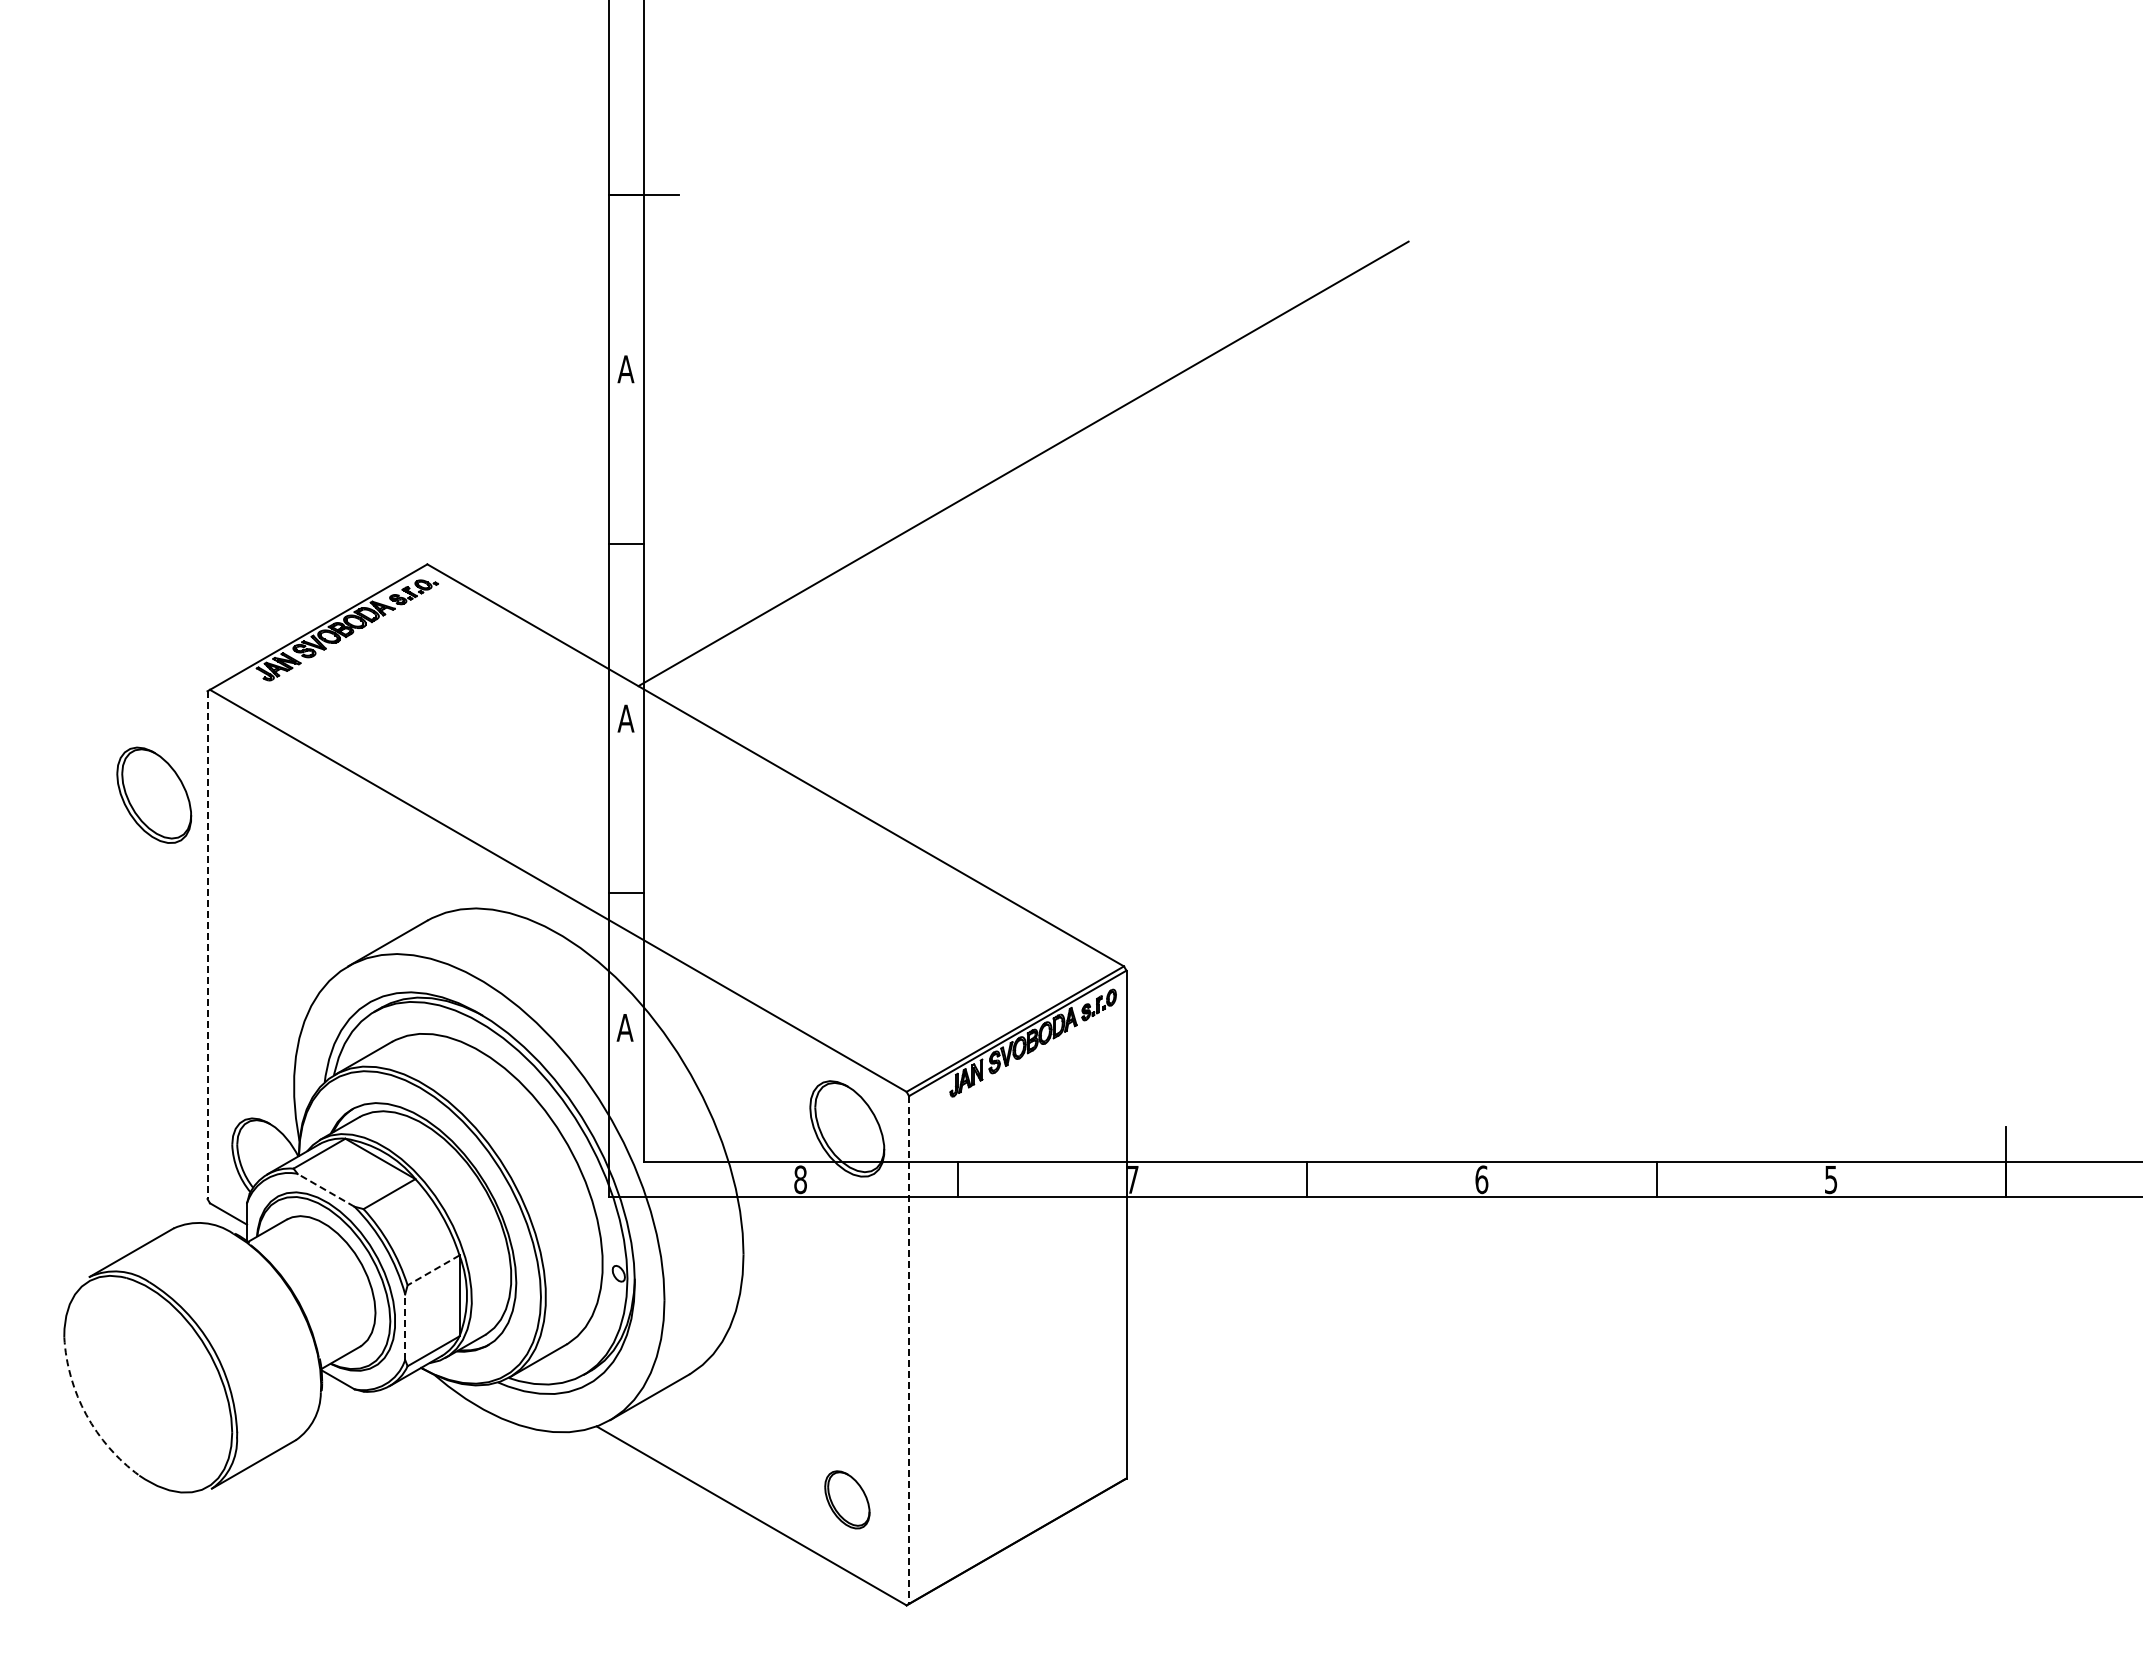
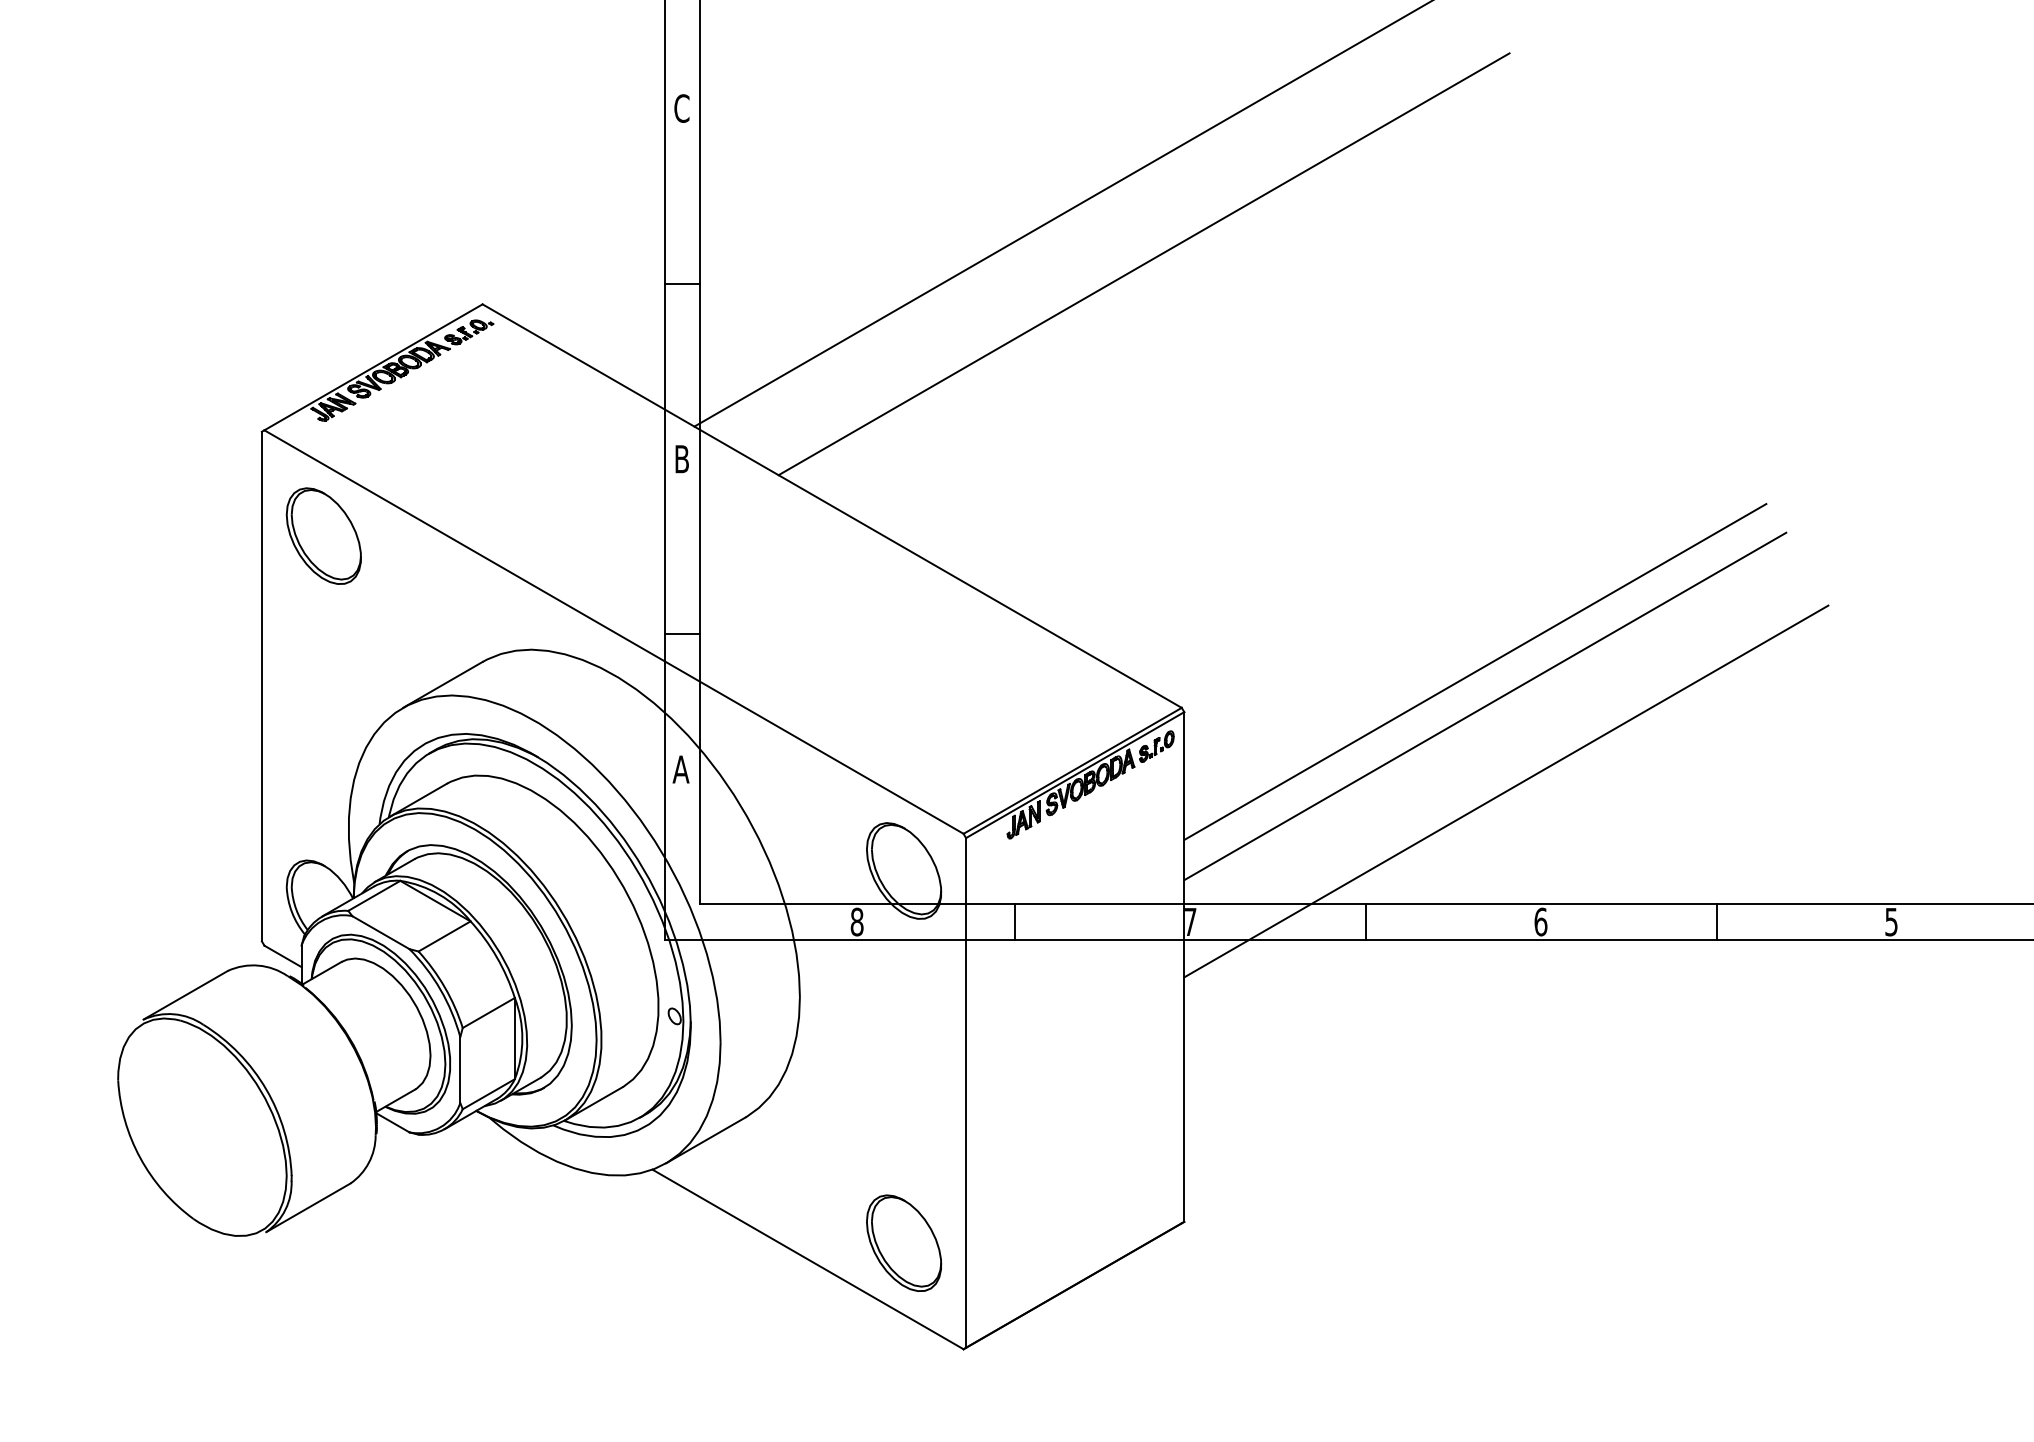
text: (625, 369) -> (681, 108), A -> C
line: (1086, 524) -> (1144, 264), added
text: (625, 718) -> (681, 459), A -> B
part: (154, 794) -> (324, 535), moved
line: (1416, 930) -> (1475, 671), added
line: (207, 945) -> (261, 686), dashed -> solid
line: (1426, 964) -> (1485, 705), added
line: (1447, 1049) -> (1506, 791), added
line: (326, 1190) -> (381, 932), dashed -> solid
line: (433, 1270) -> (488, 1013), dashed -> solid
line: (405, 1327) -> (460, 1070), dashed -> solid
line: (909, 1350) -> (966, 1093), dashed -> solid
arc: (86, 1414) -> (140, 1157), dashed -> solid
part: (847, 1499) -> (904, 1242), size x1.67

